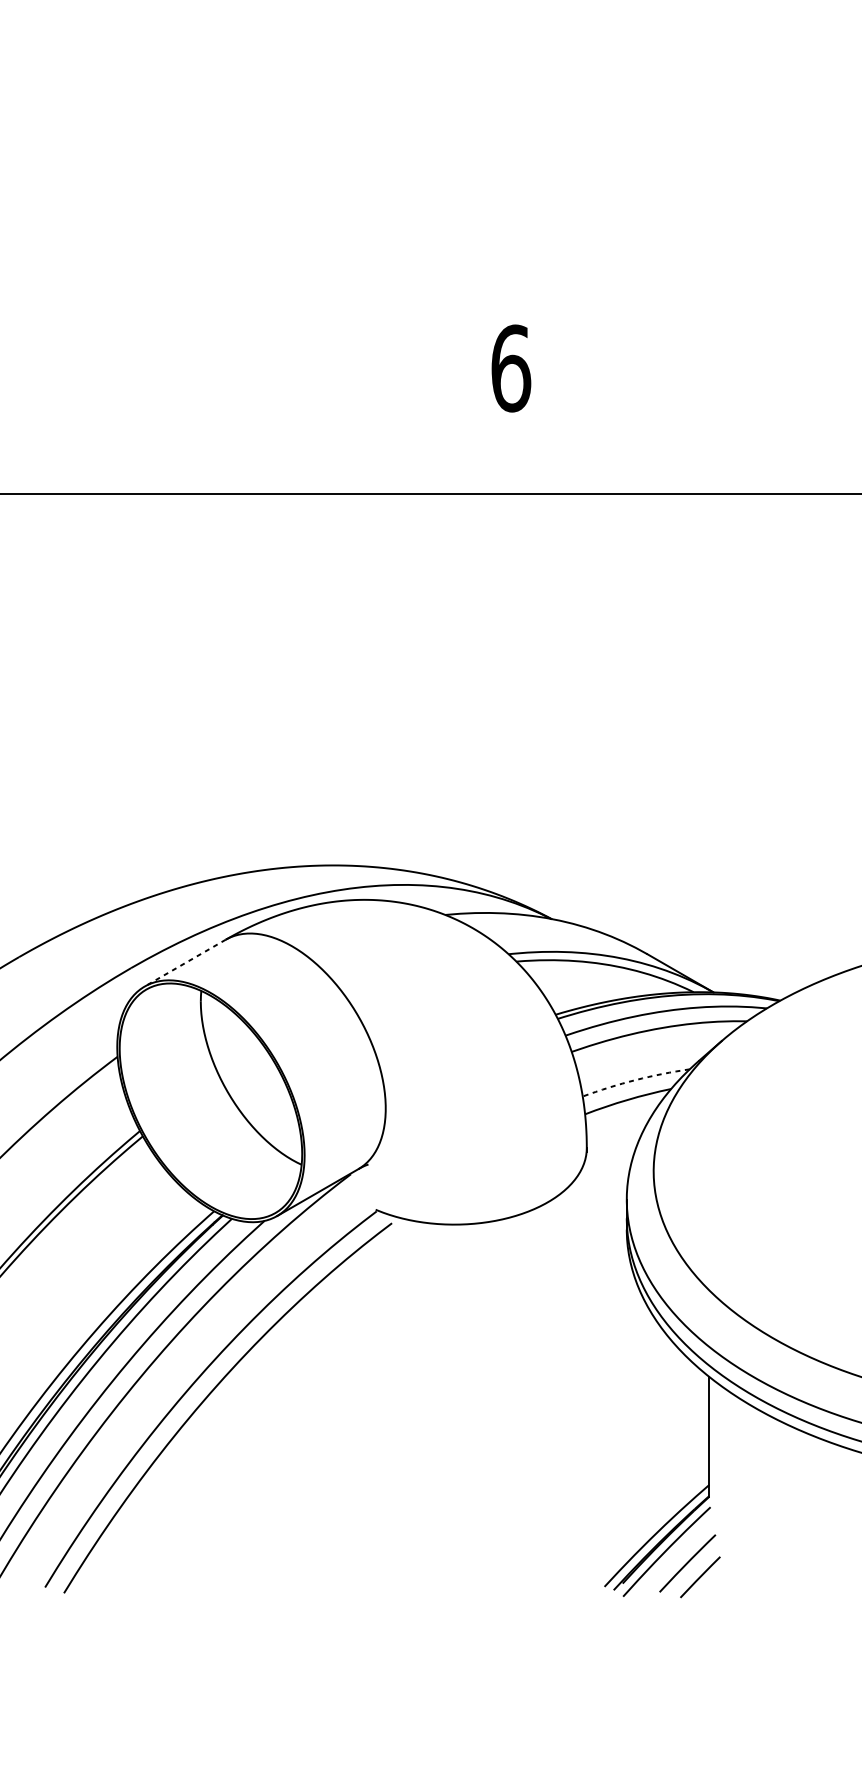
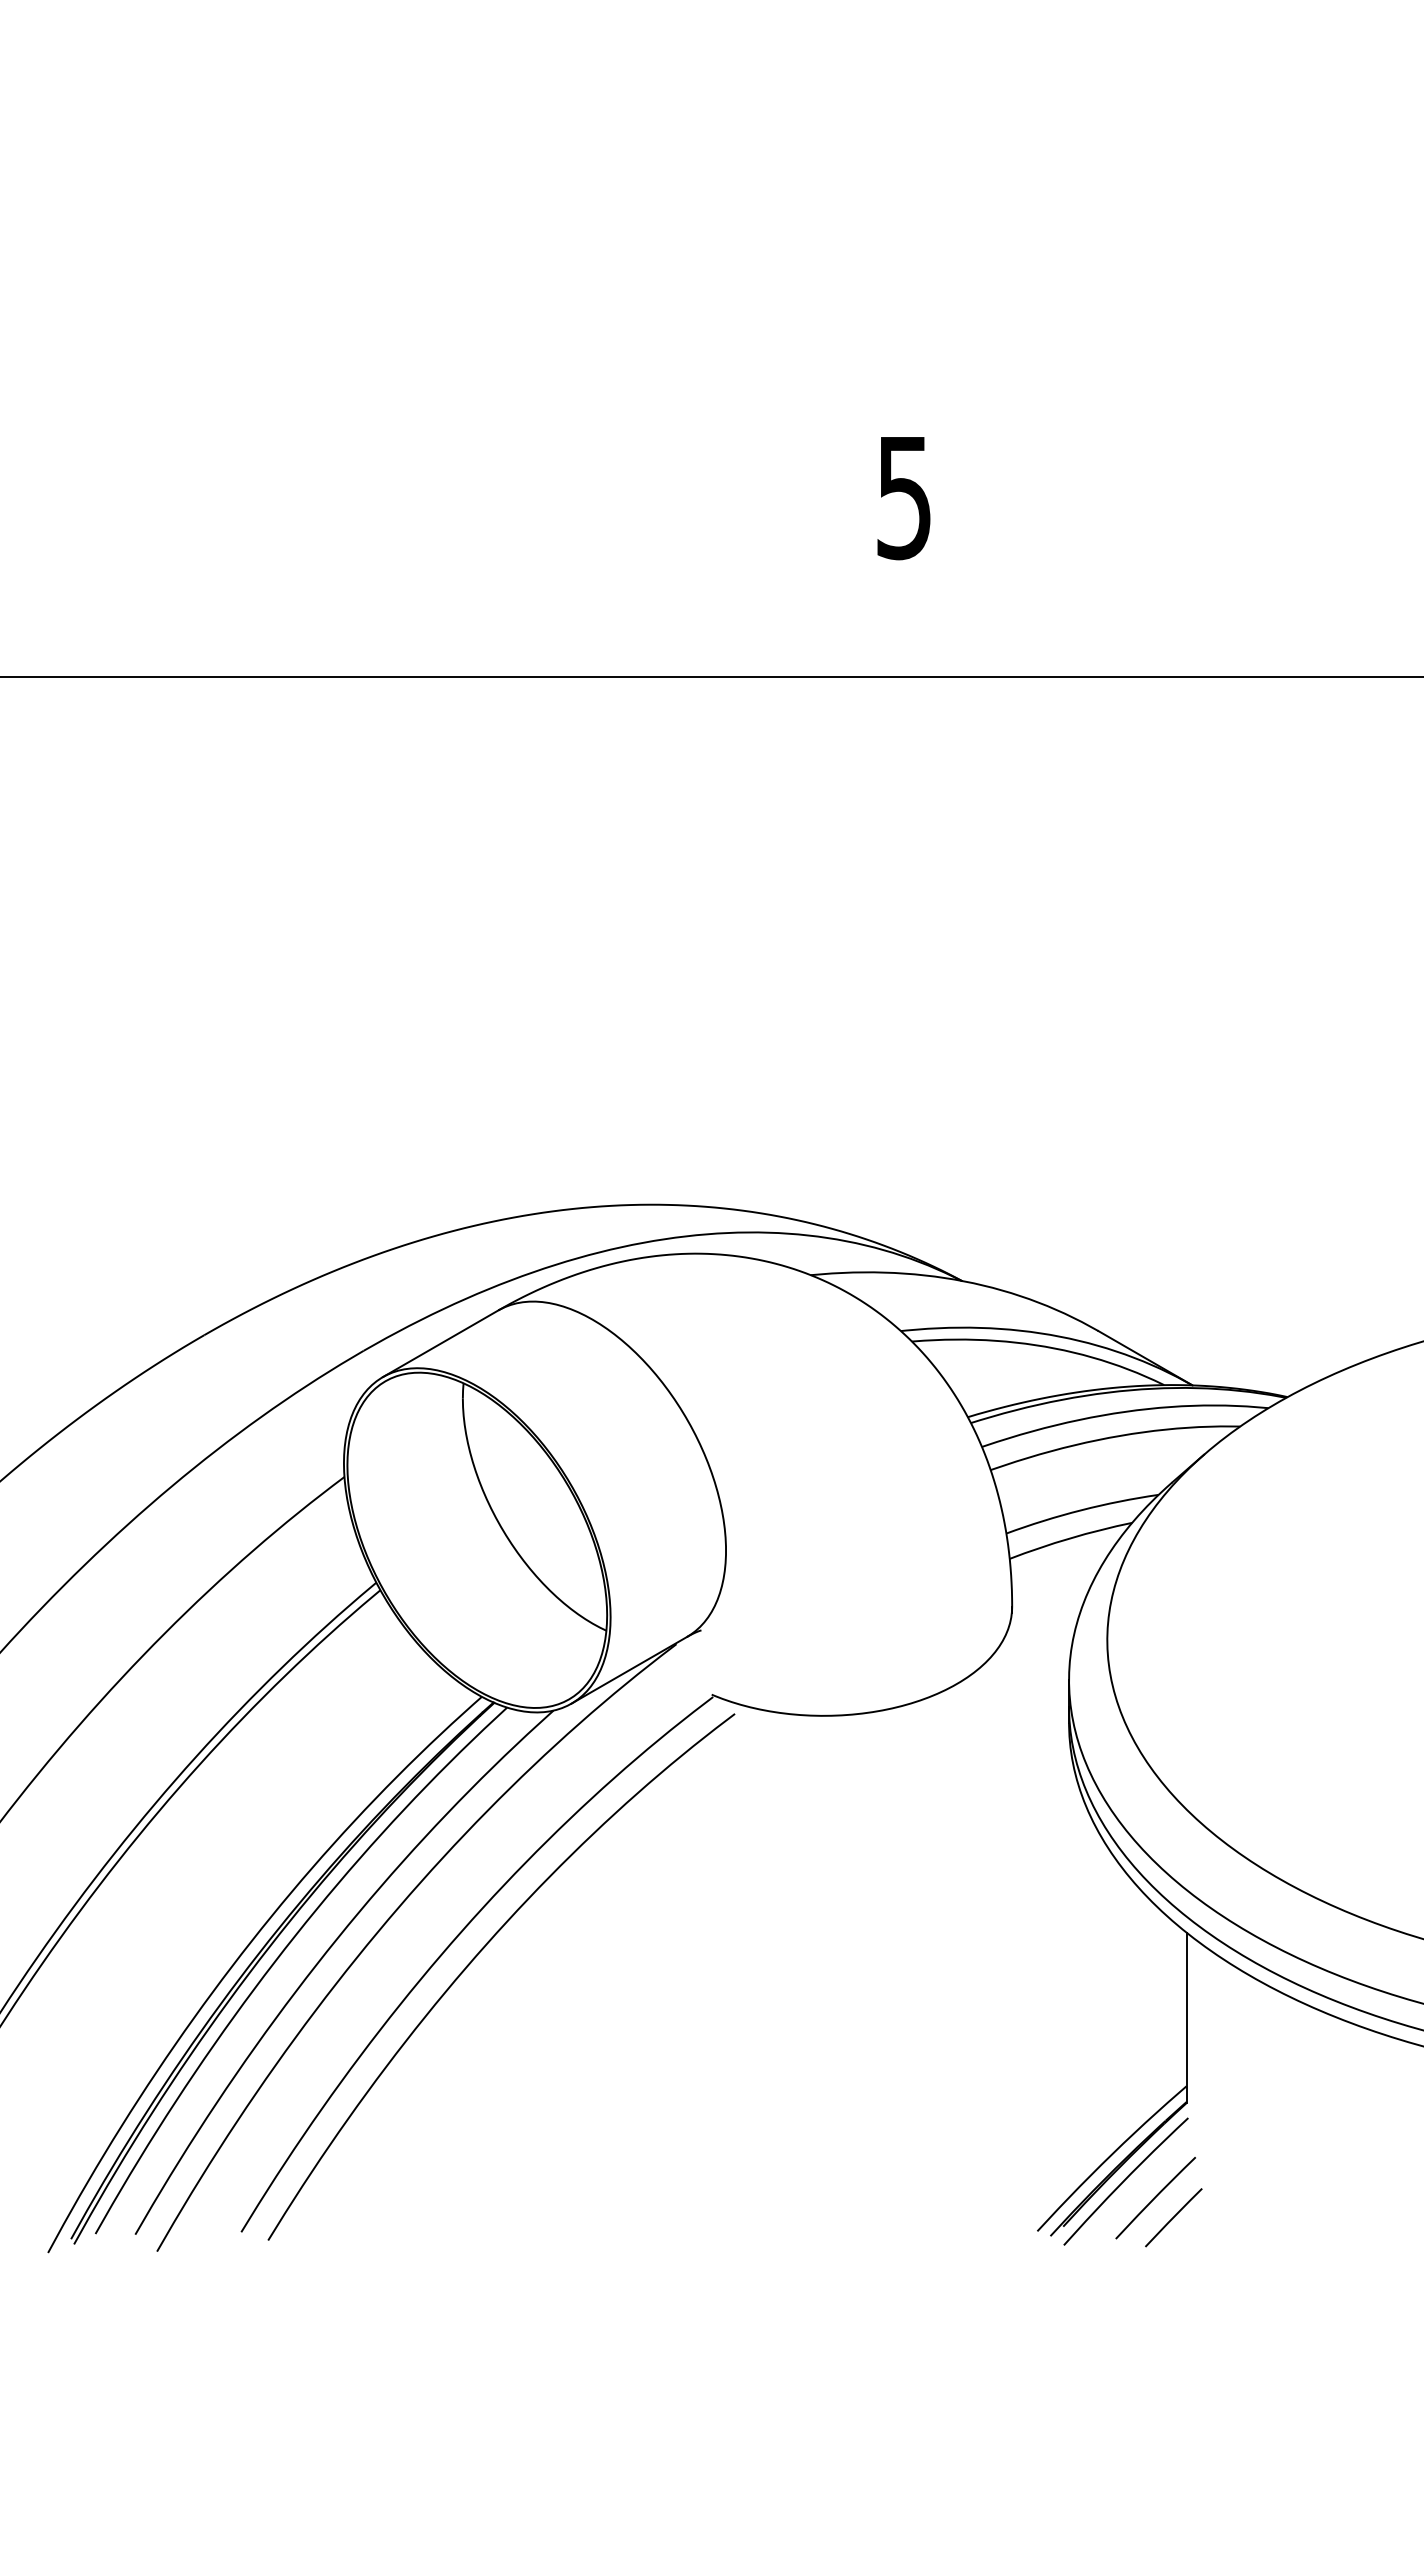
text: (511, 368) -> (904, 497), 6 -> 5
line: (185, 962) -> (440, 1343), dashed -> solid
arc: (635, 1080) -> (1081, 1510), dashed -> solid

